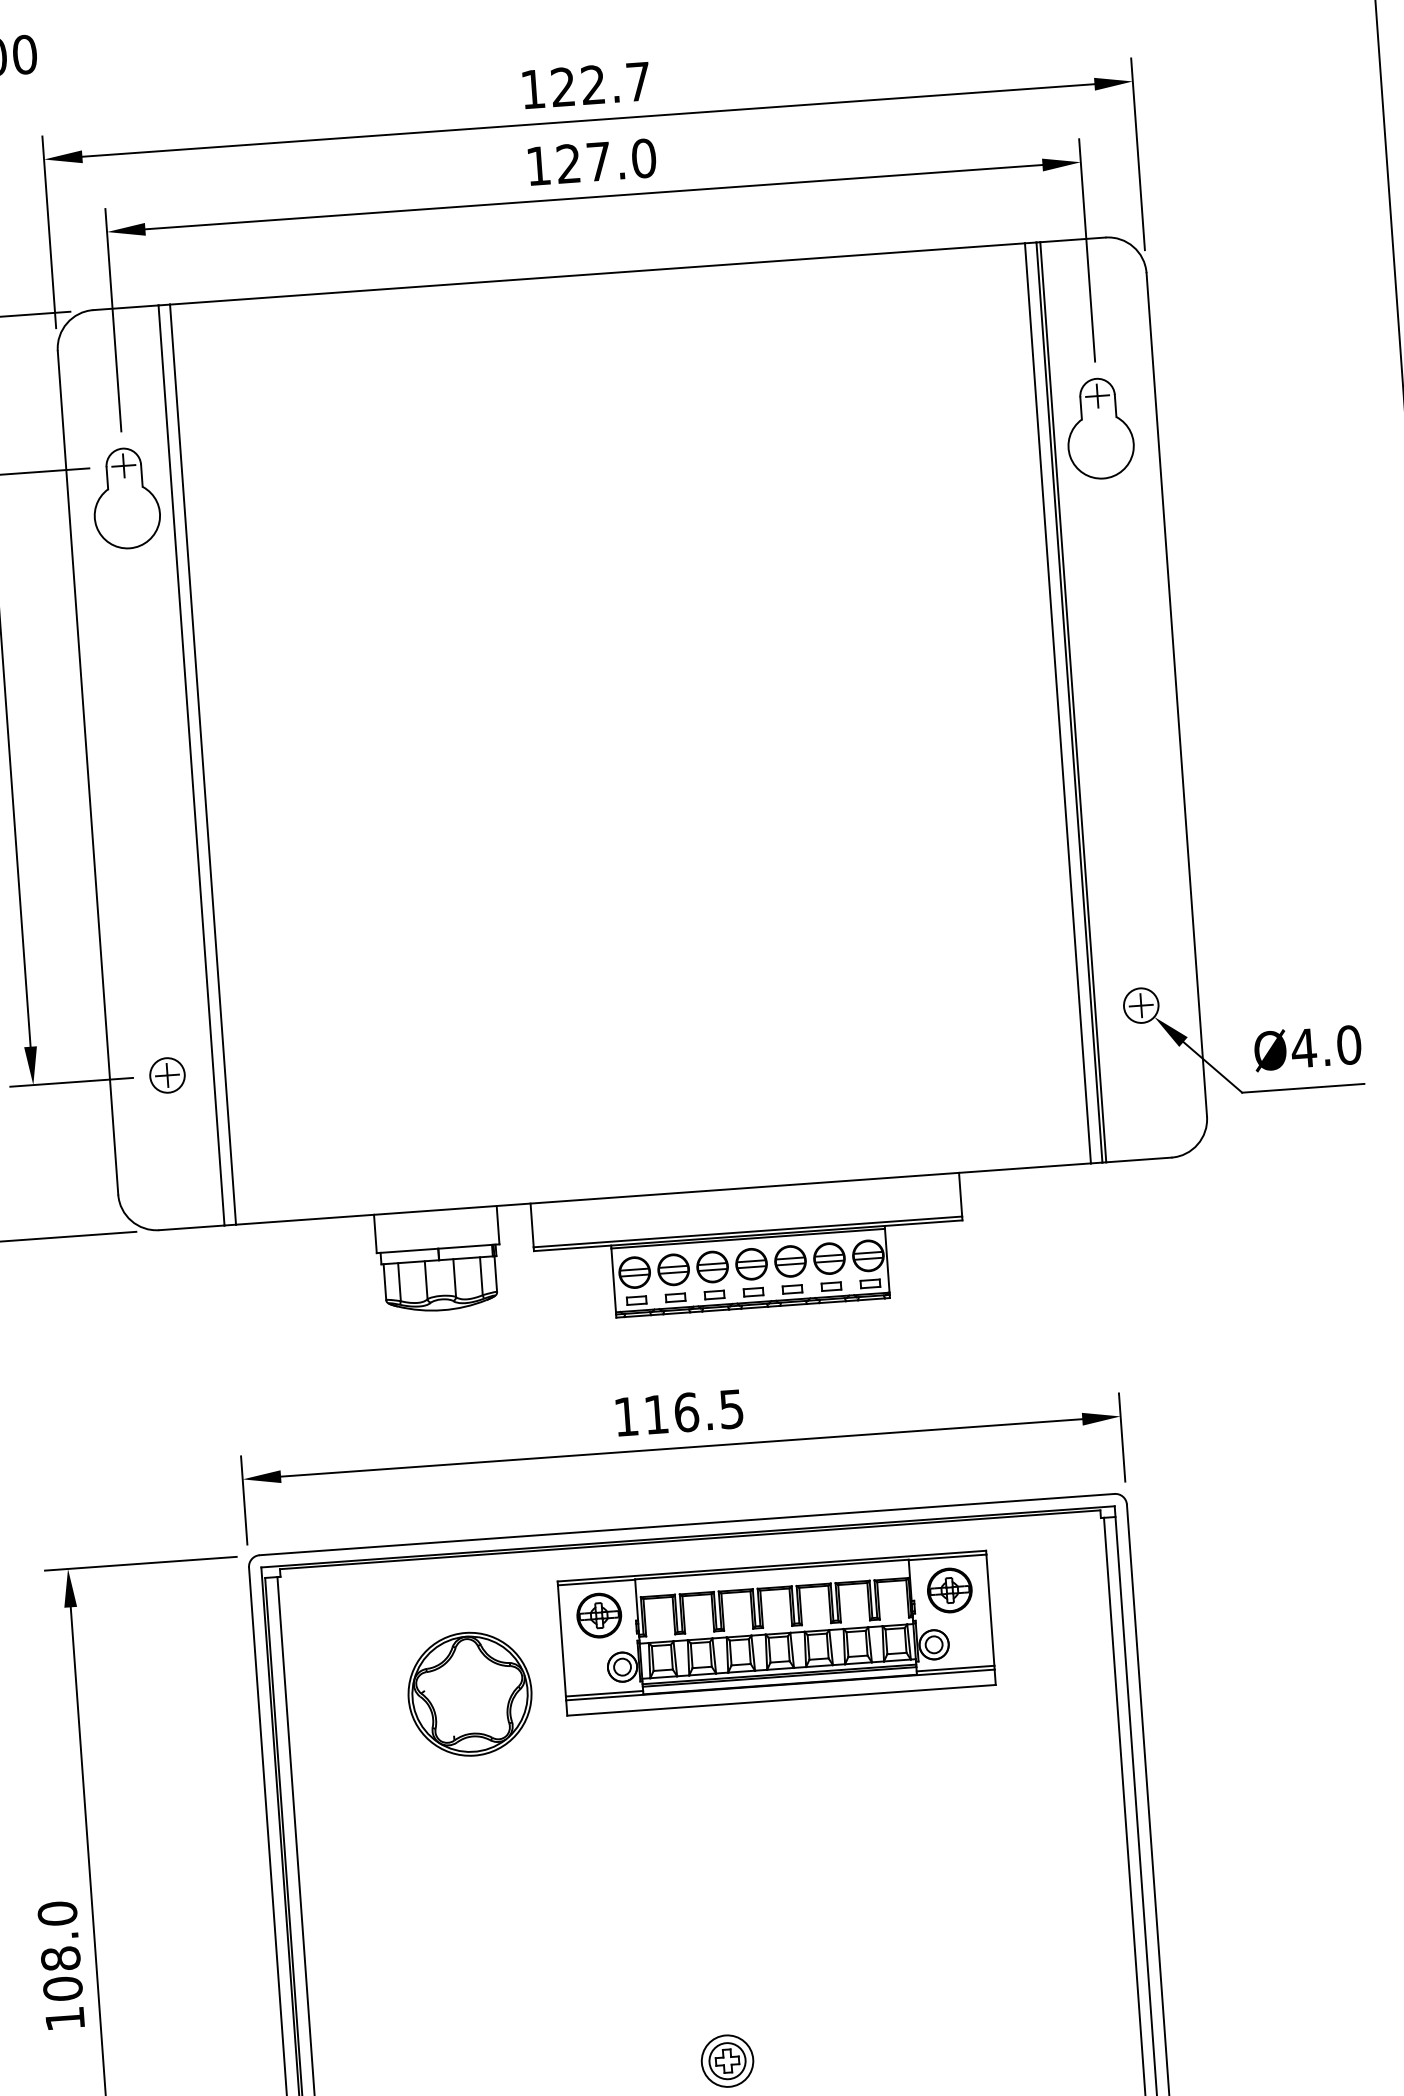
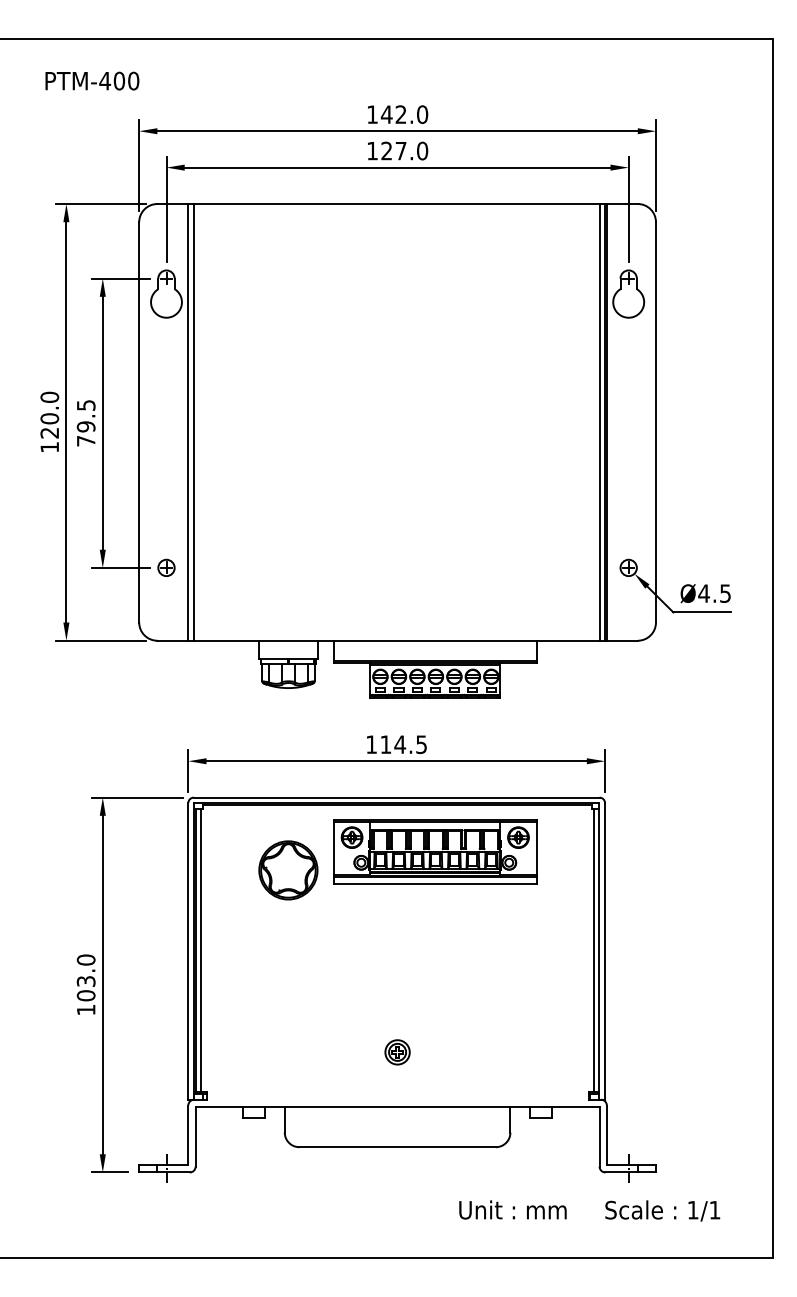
text: (600, 84) -> (404, 114), 122.7 -> 142.0
text: (1349, 1044) -> (725, 593), Ø4.0 -> Ø4.5
text: (687, 1412) -> (400, 744), 116.5 -> 114.5
text: (61, 1956) -> (86, 980), 108.0 -> 103.0

